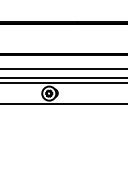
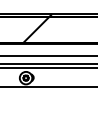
hatch: (60, 38) -> (36, 29), added

